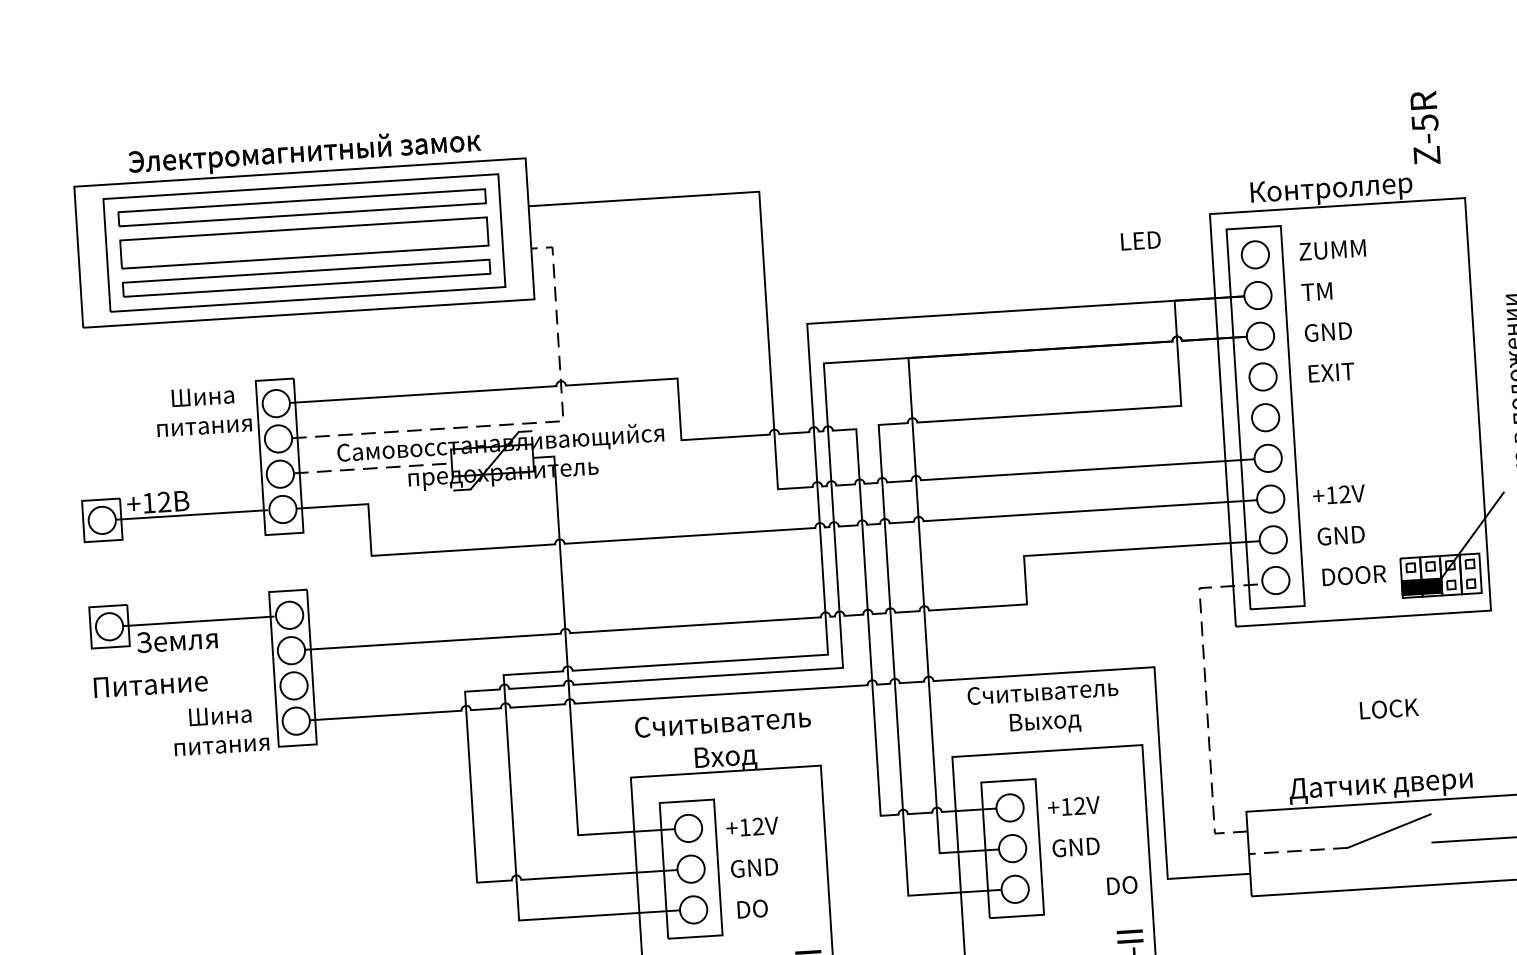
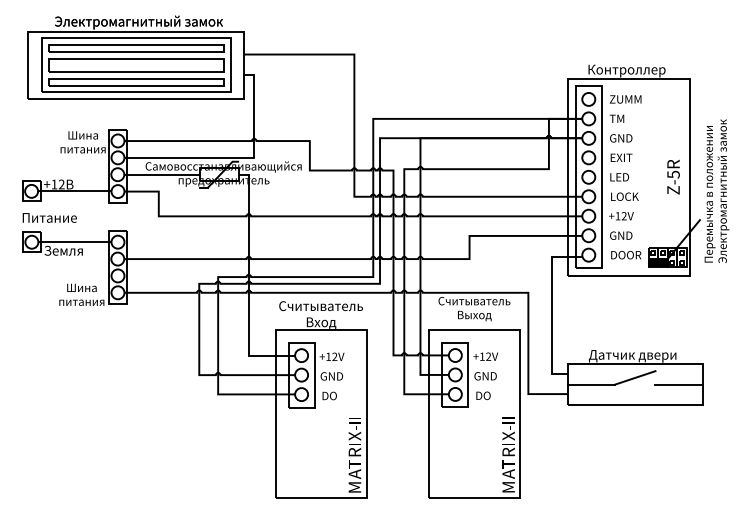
text: (1425, 126) -> (673, 176), moved
text: (1140, 241) -> (619, 177), moved
line: (530, 422) -> (238, 157), dashed -> solid
line: (375, 467) -> (163, 174), dashed -> solid
text: (150, 683) -> (49, 217), moved
line: (1206, 694) -> (552, 307), dashed -> solid
text: (1388, 708) -> (624, 196), moved
line: (1298, 850) -> (591, 384), dashed -> solid
text: (1122, 884) -> (483, 395), moved

